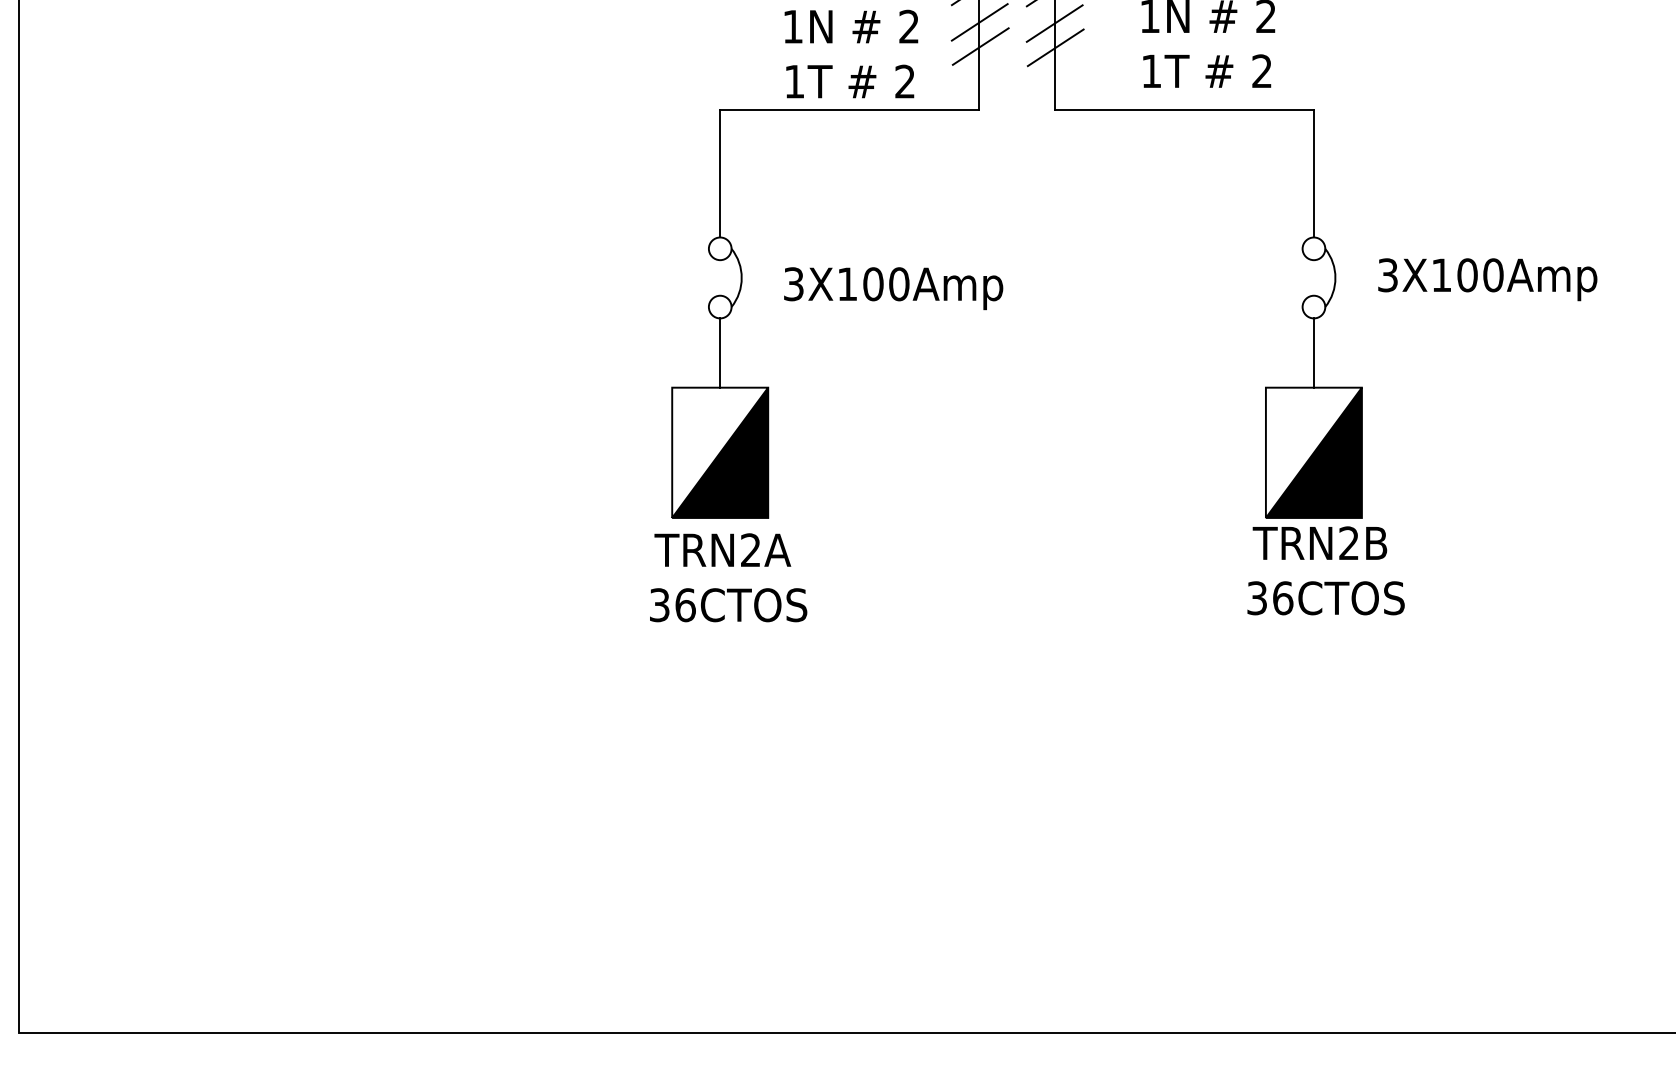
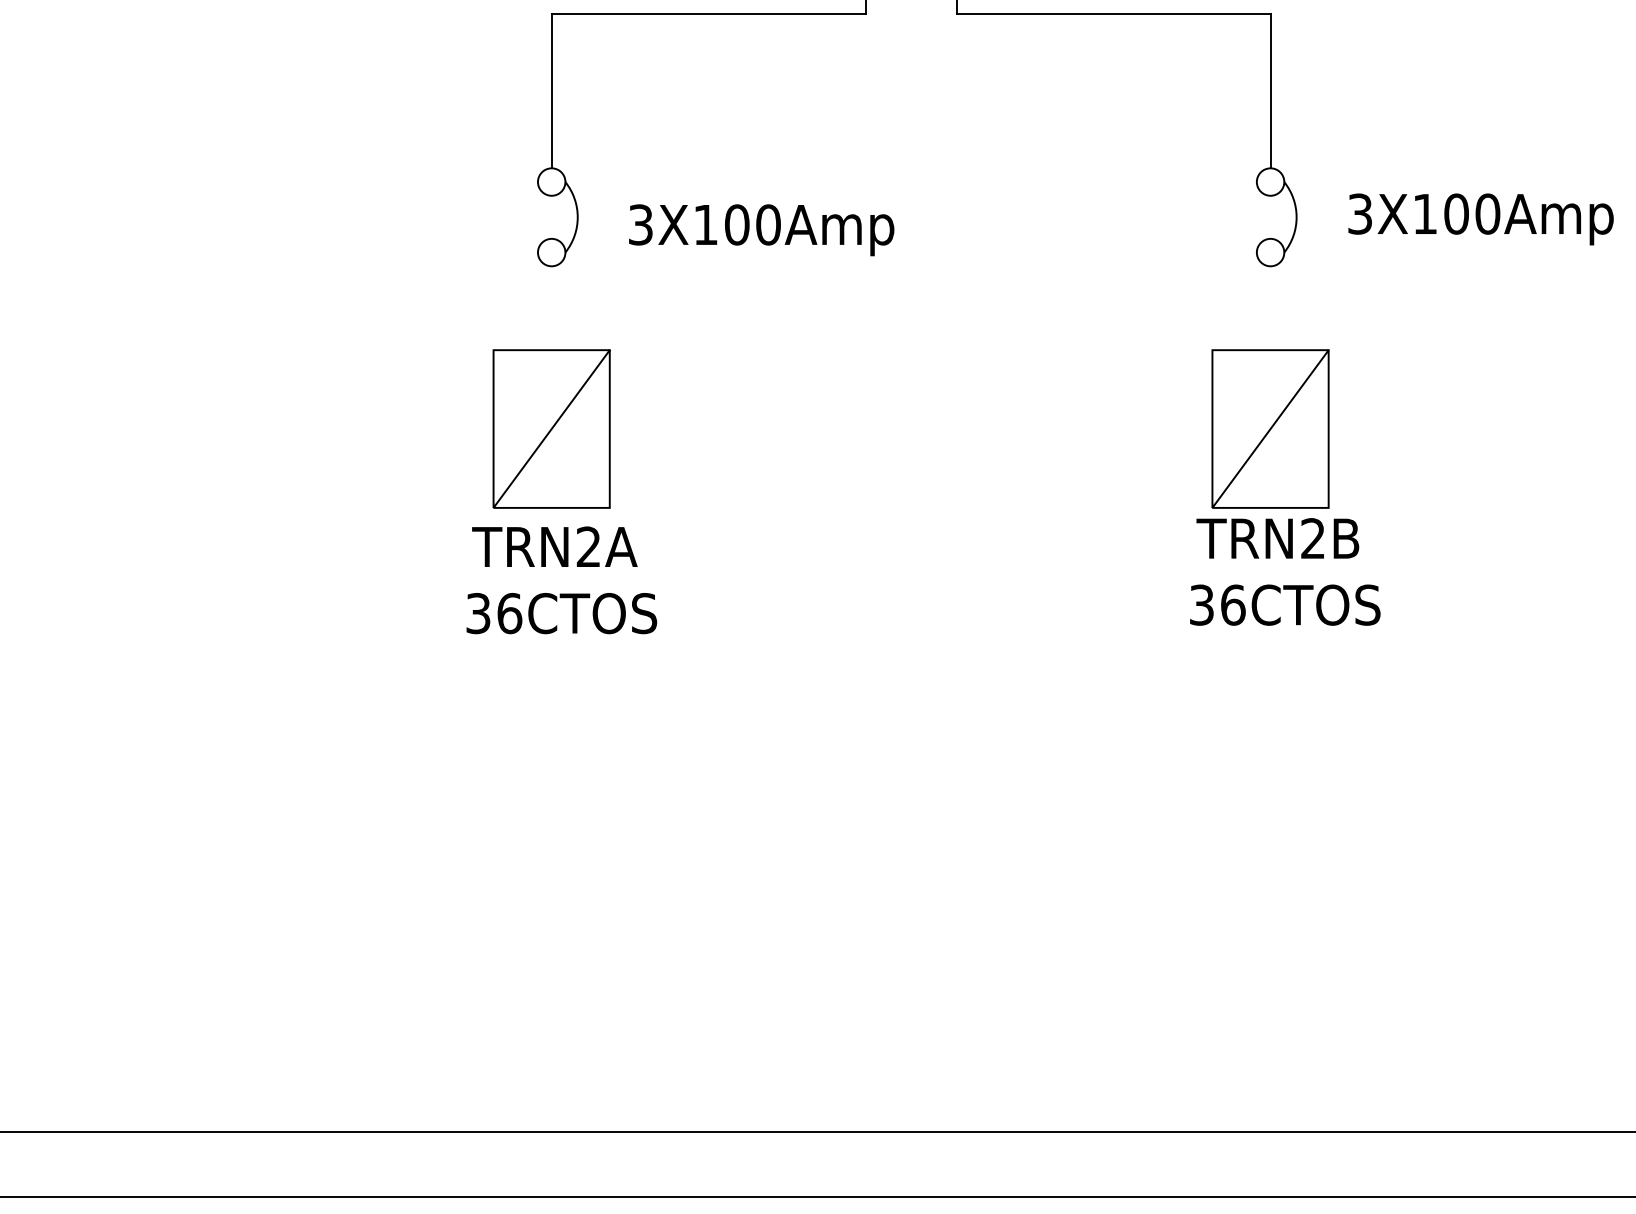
line: (720, 352) -> (552, 307), removed
line: (1313, 352) -> (1270, 307), removed
fill: (720, 452) -> (552, 428), removed
fill: (1313, 452) -> (1270, 428), removed

